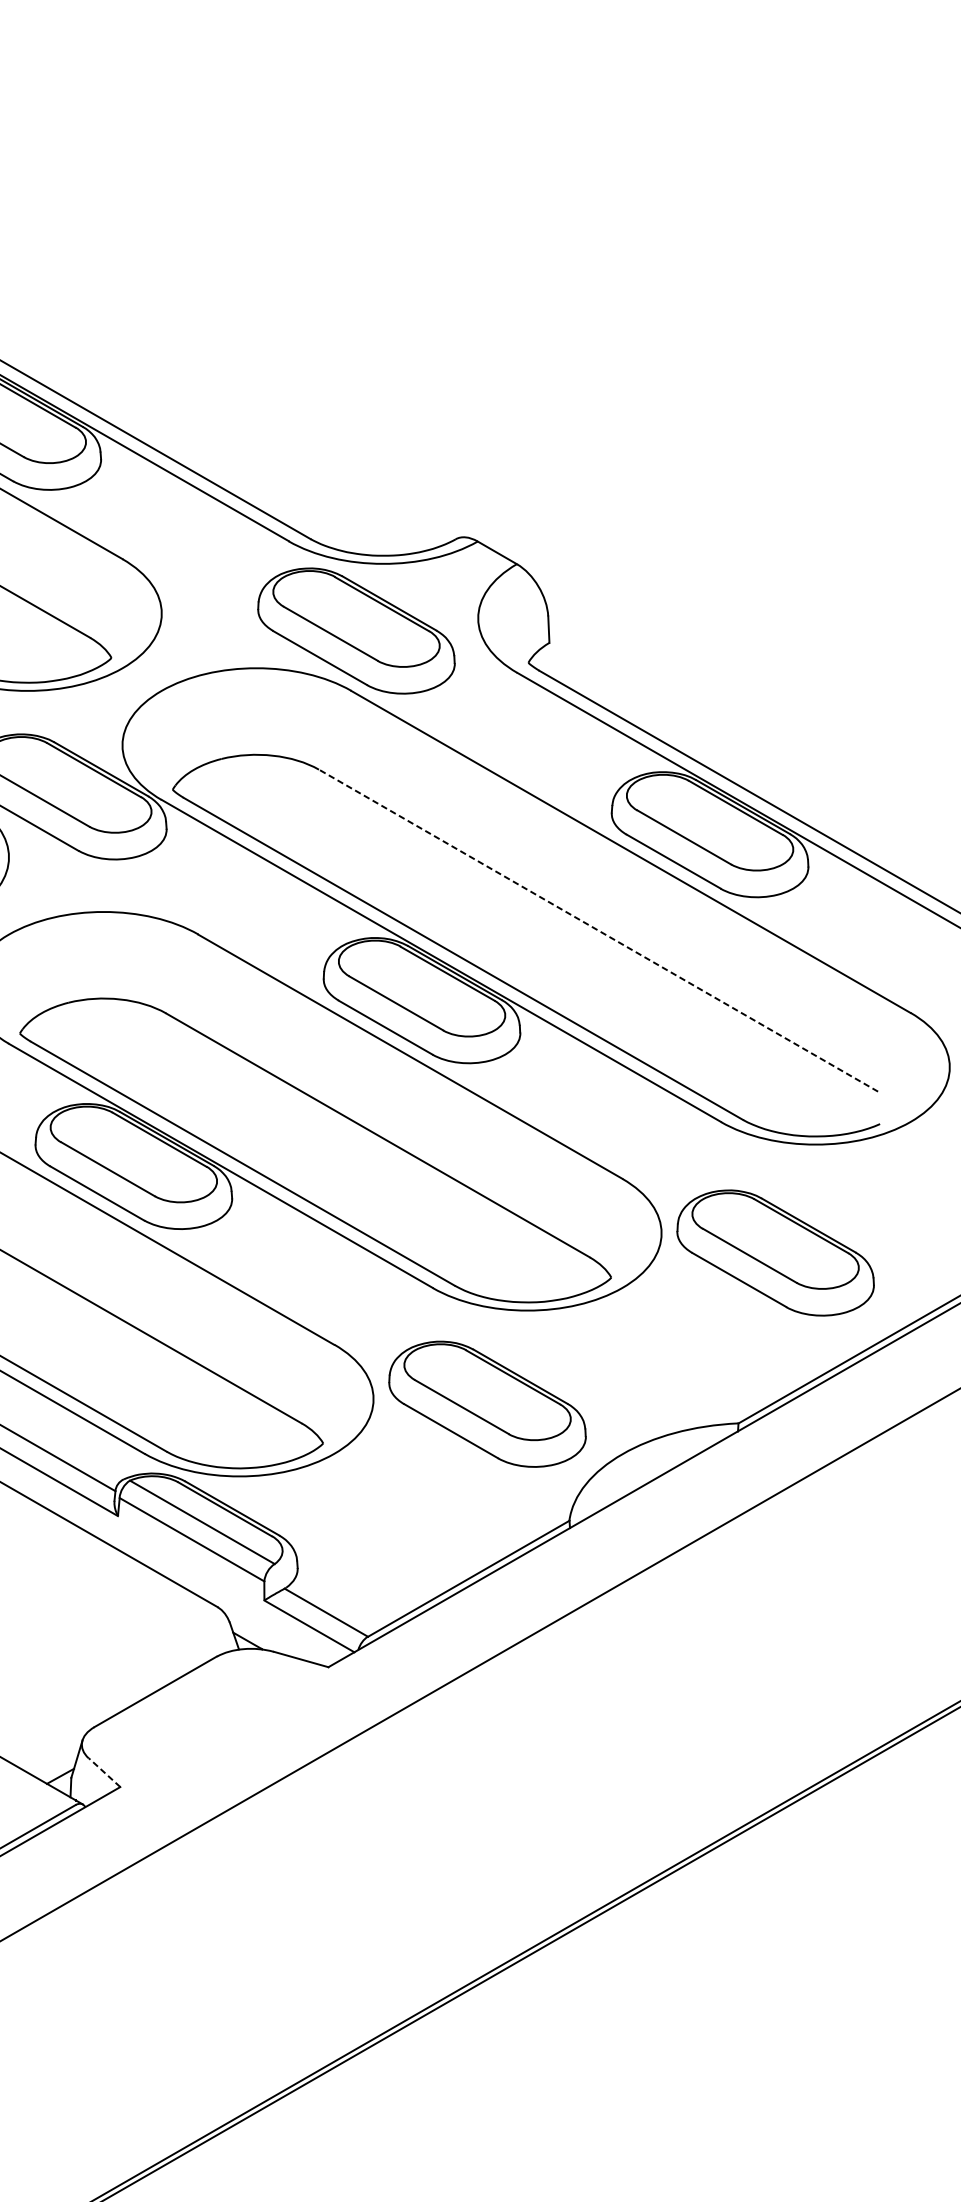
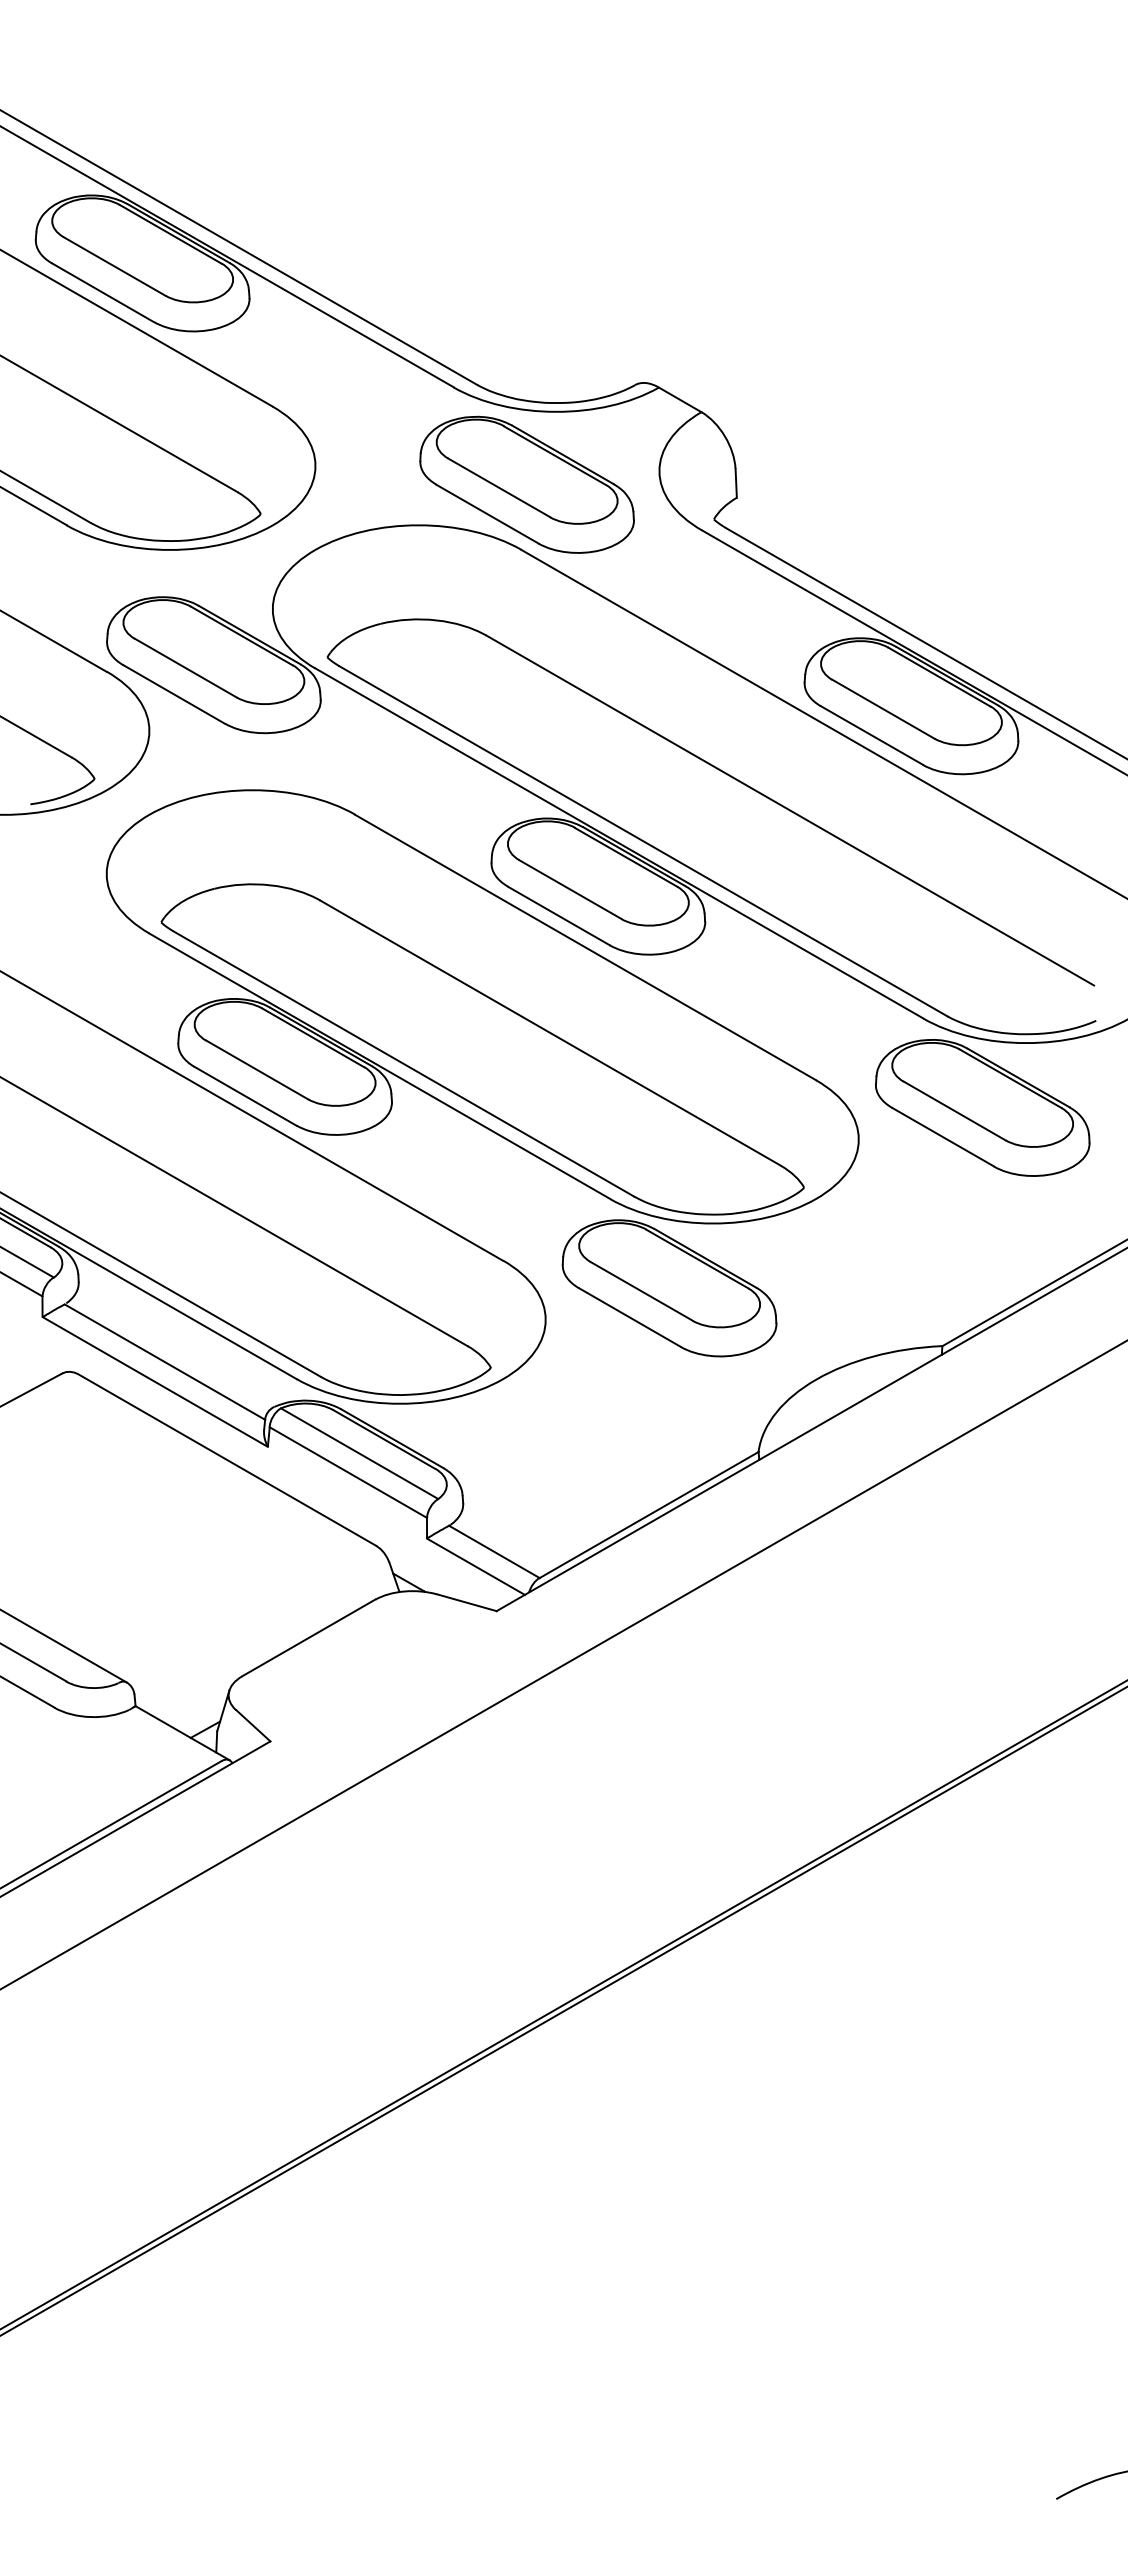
line: (598, 930) -> (790, 810), dashed -> solid
part: (775, 1252) -> (982, 1107), moved
part: (487, 1404) -> (669, 1288), moved
line: (103, 1772) -> (252, 1725), dashed -> solid

